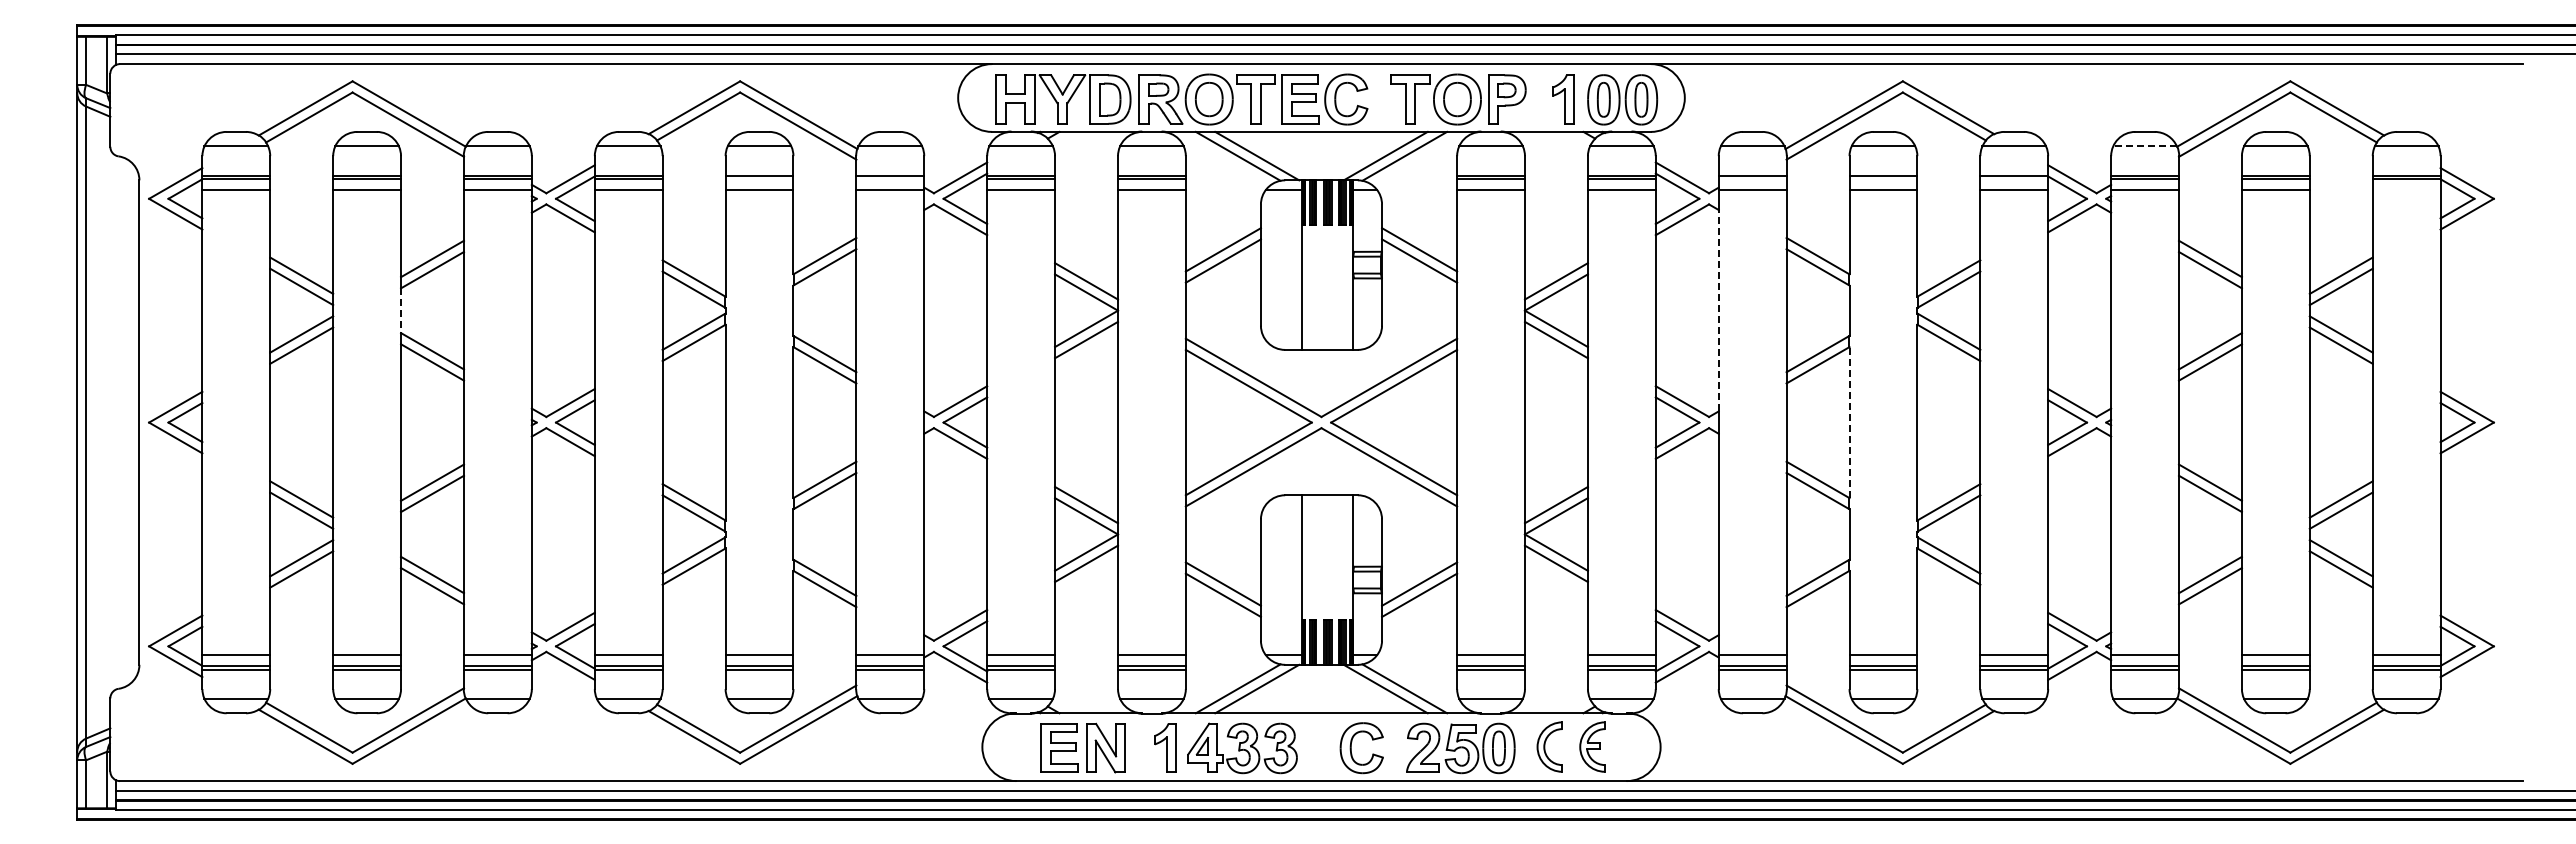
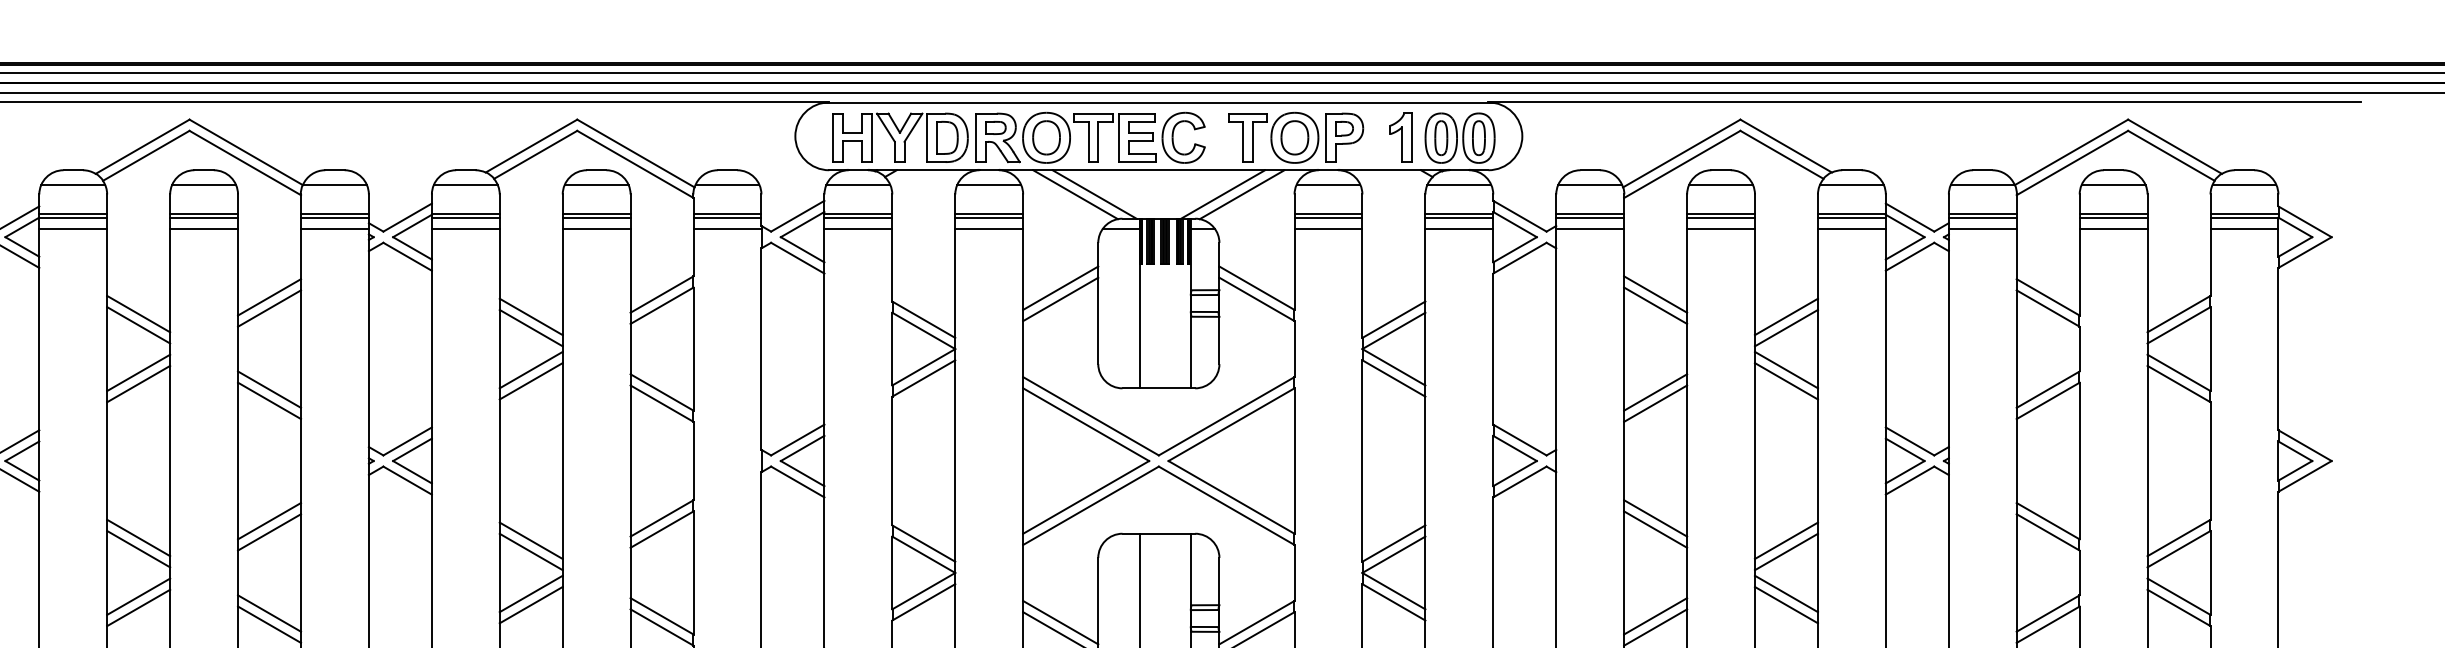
line: (2145, 146) -> (1983, 184), dashed -> solid
line: (759, 179) -> (596, 217), added
line: (890, 179) -> (727, 217), added
line: (1752, 179) -> (1590, 217), added
line: (1883, 179) -> (1721, 217), added
line: (2014, 179) -> (1852, 217), added
line: (2406, 190) -> (2244, 228), added
line: (1718, 310) -> (1556, 348), dashed -> solid
line: (401, 311) -> (238, 349), dashed -> solid
line: (1849, 422) -> (1687, 460), dashed -> solid

